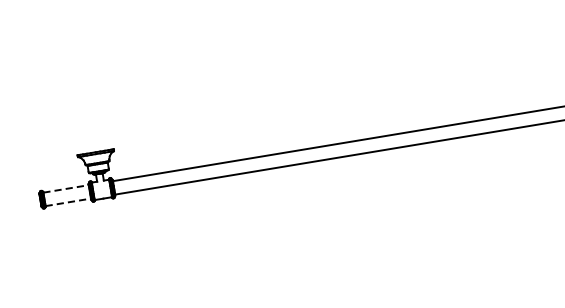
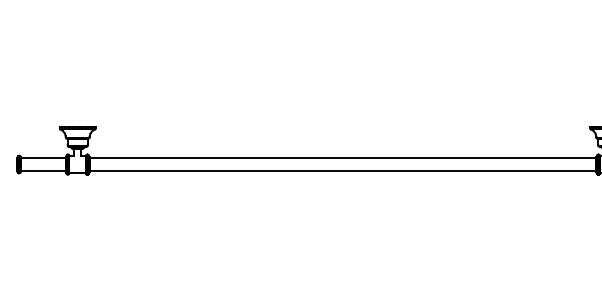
line: (66, 188) -> (43, 157), dashed -> solid
line: (68, 202) -> (43, 171), dashed -> solid

